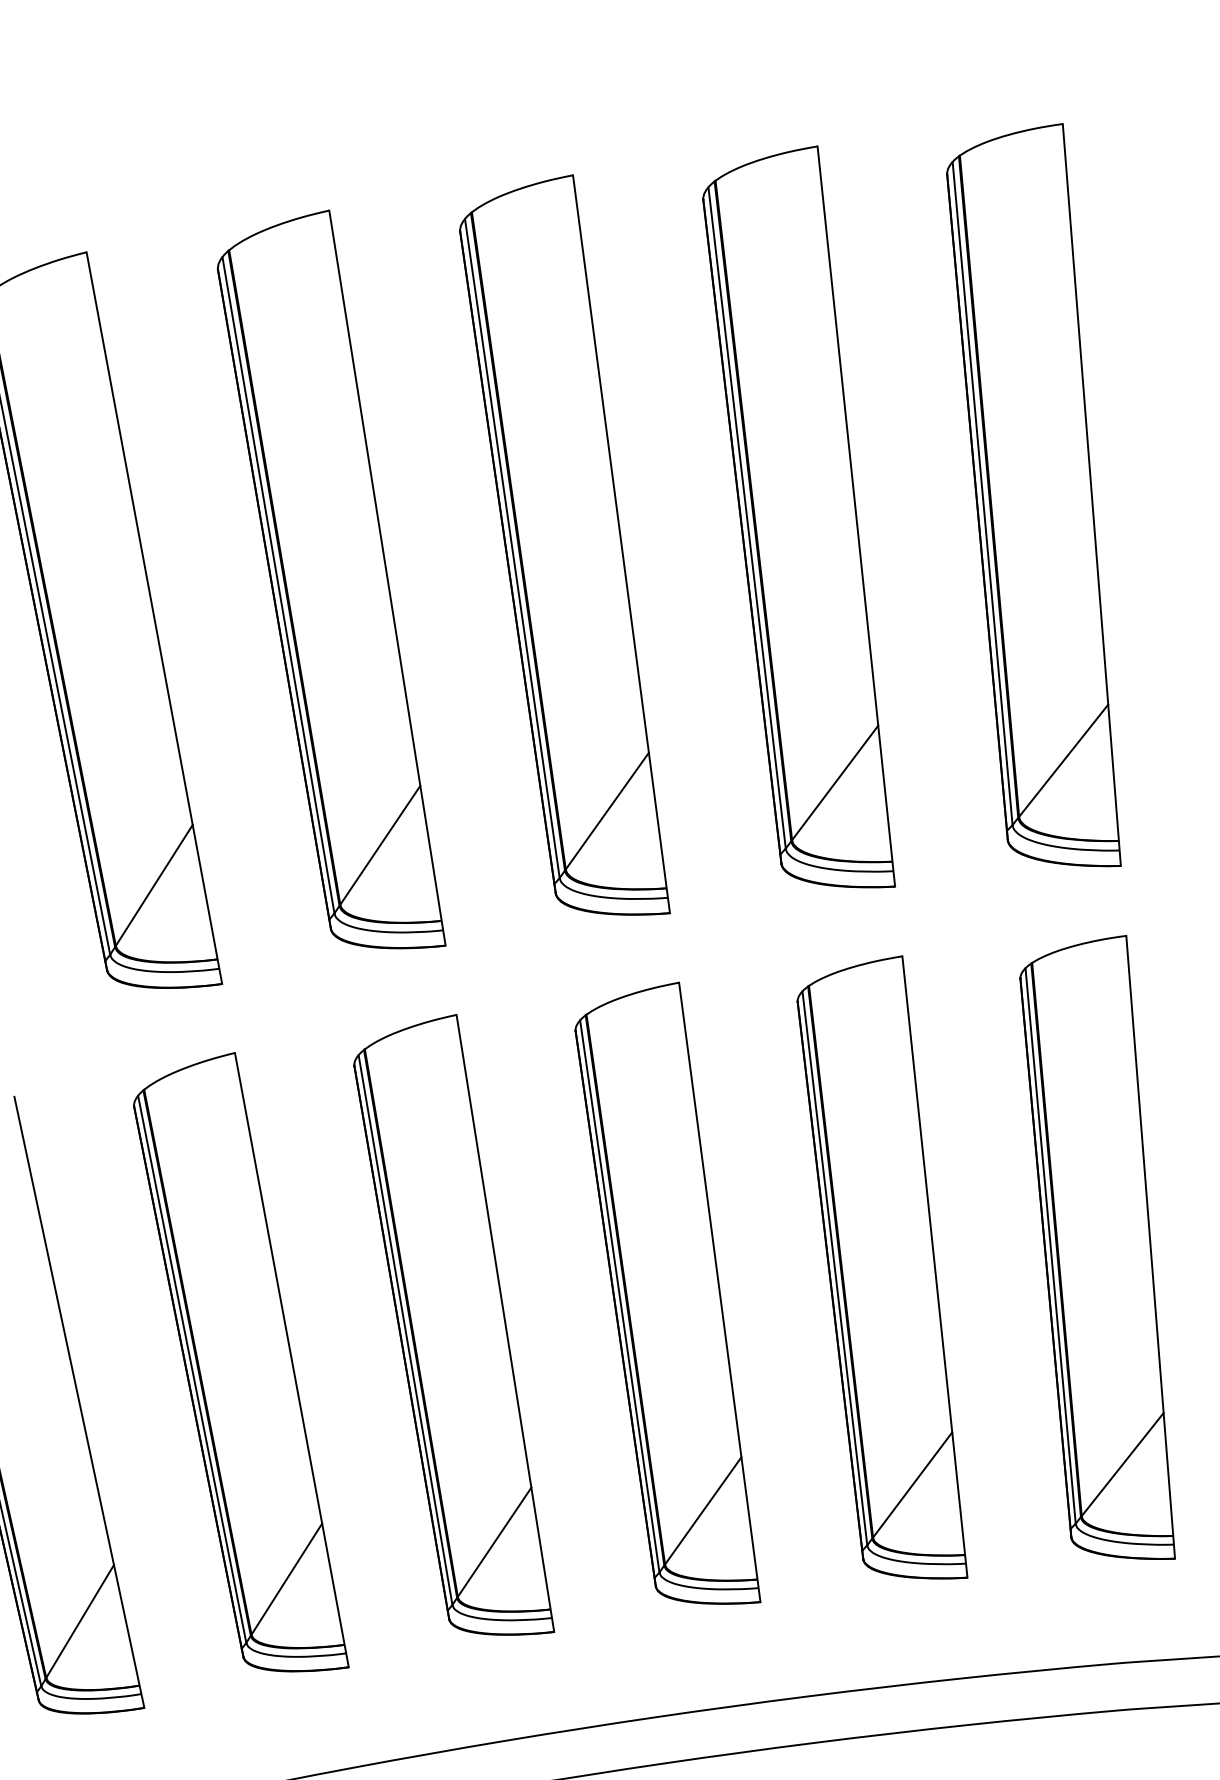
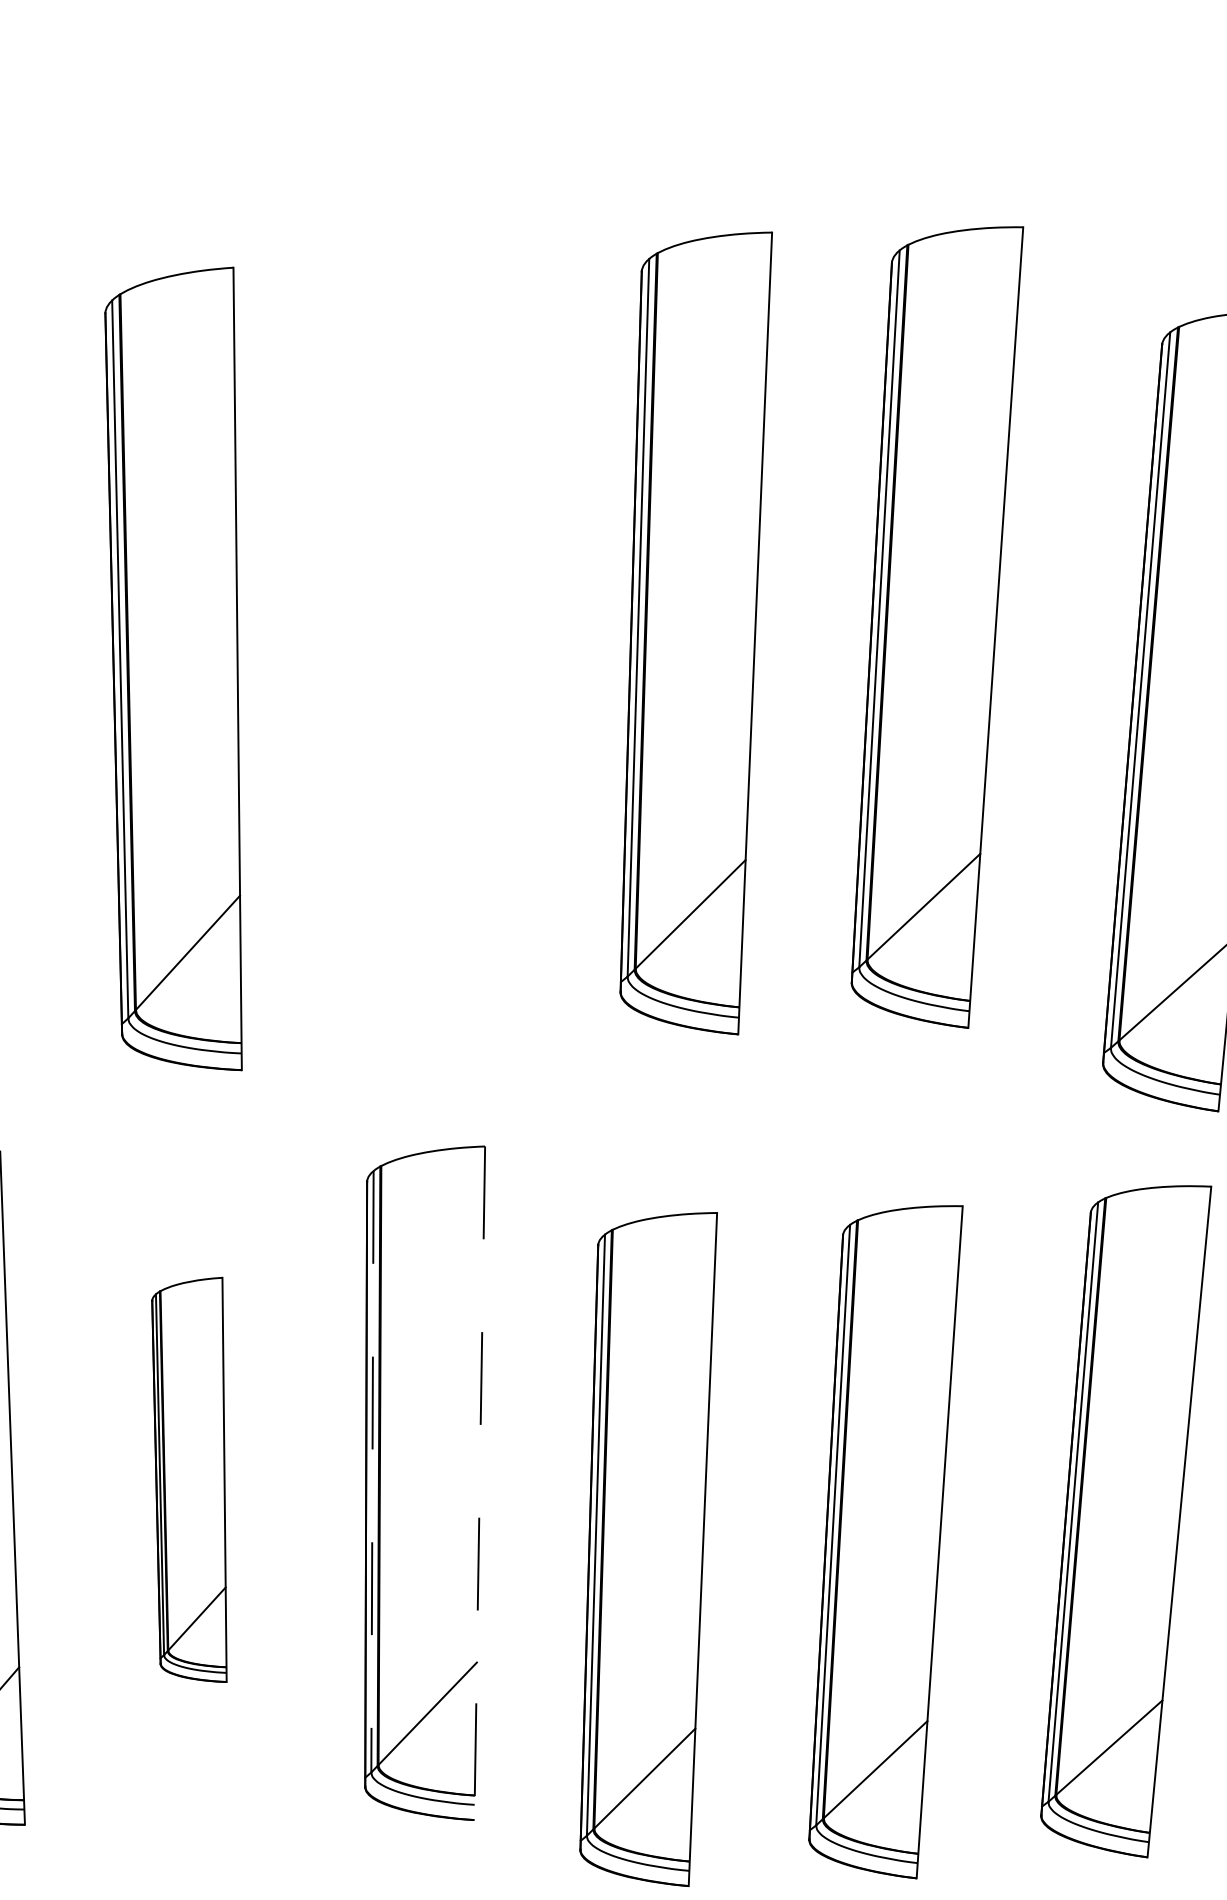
part: (798, 516) -> (934, 616), moved
part: (564, 544) -> (694, 623), moved
part: (331, 579) -> (432, 660), removed
part: (882, 1267) -> (883, 1533), moved
part: (667, 1292) -> (647, 1539), moved
line: (505, 1323) -> (479, 1483), solid -> dashed
line: (405, 1330) -> (372, 1472), solid -> dashed
part: (241, 1362) -> (192, 1475), size x0.6

